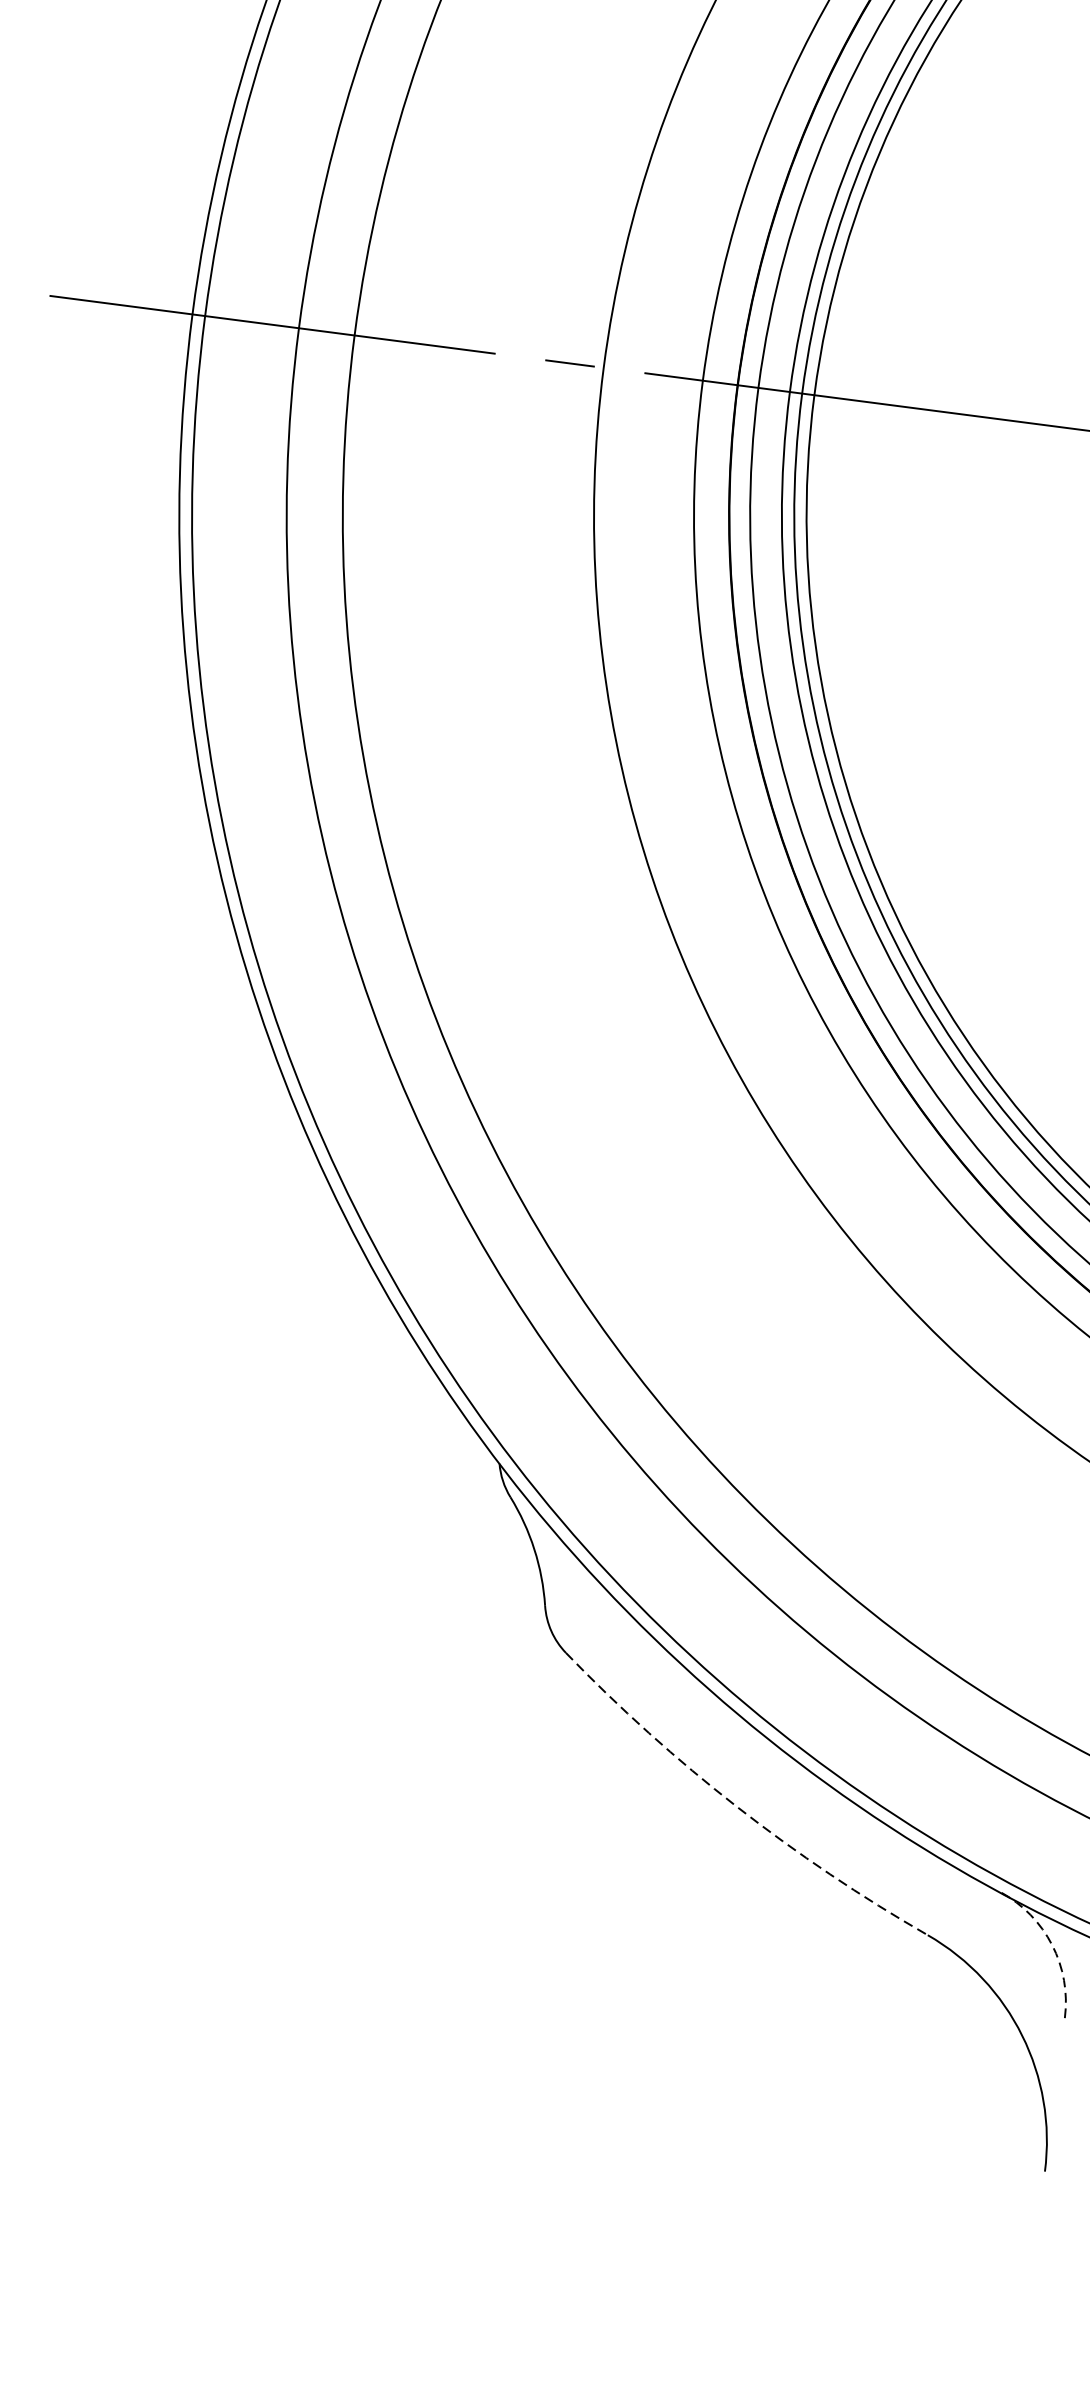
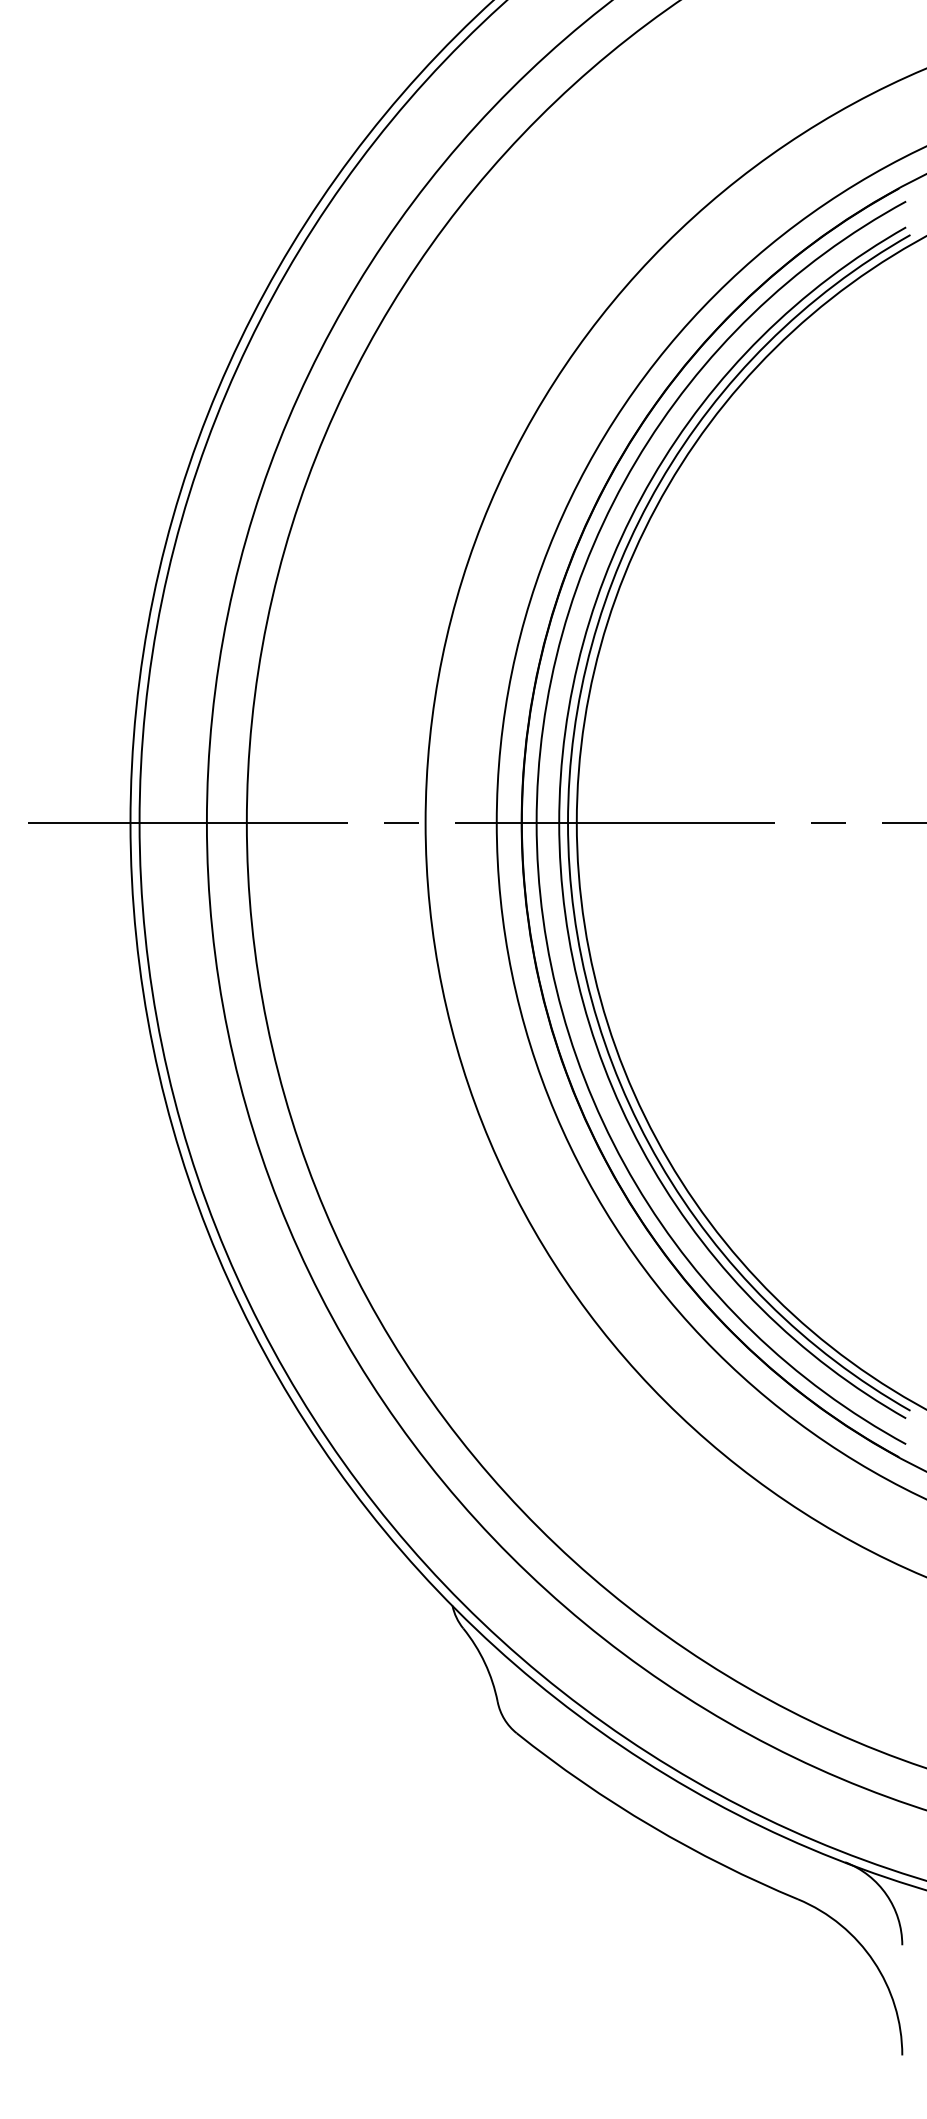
arc: (736, 1807) -> (651, 1826), dashed -> solid
arc: (1052, 1944) -> (886, 1894), dashed -> solid

